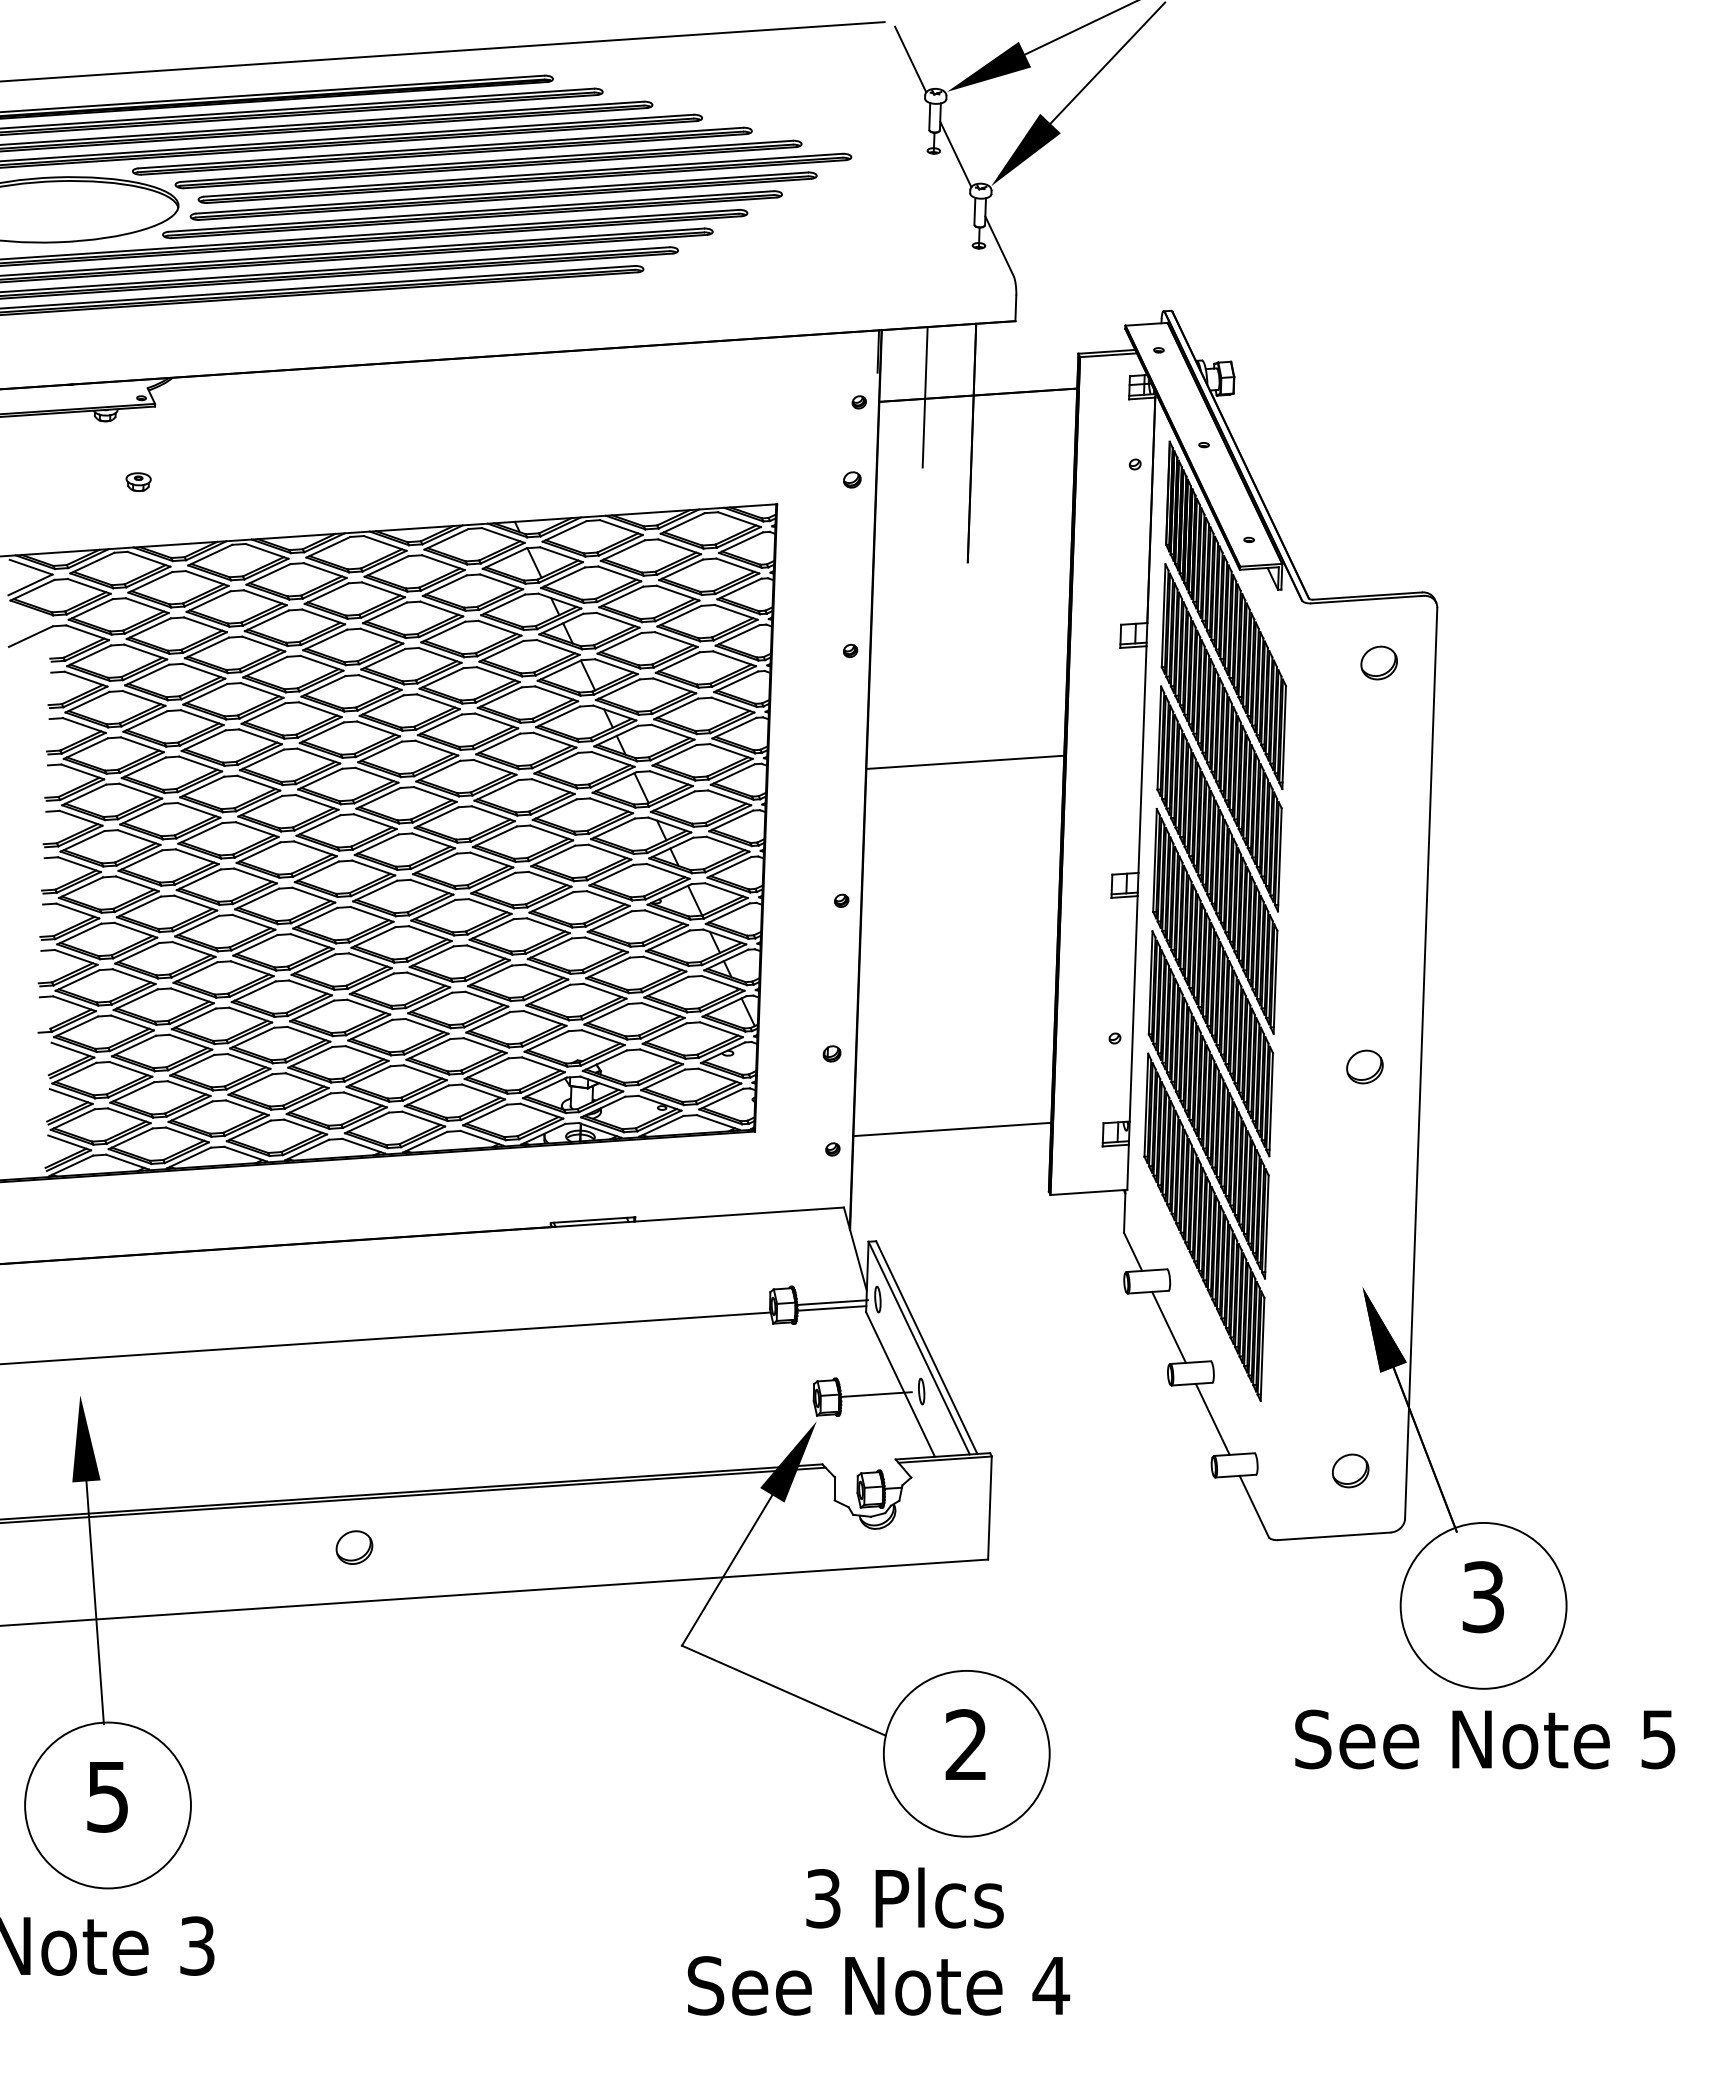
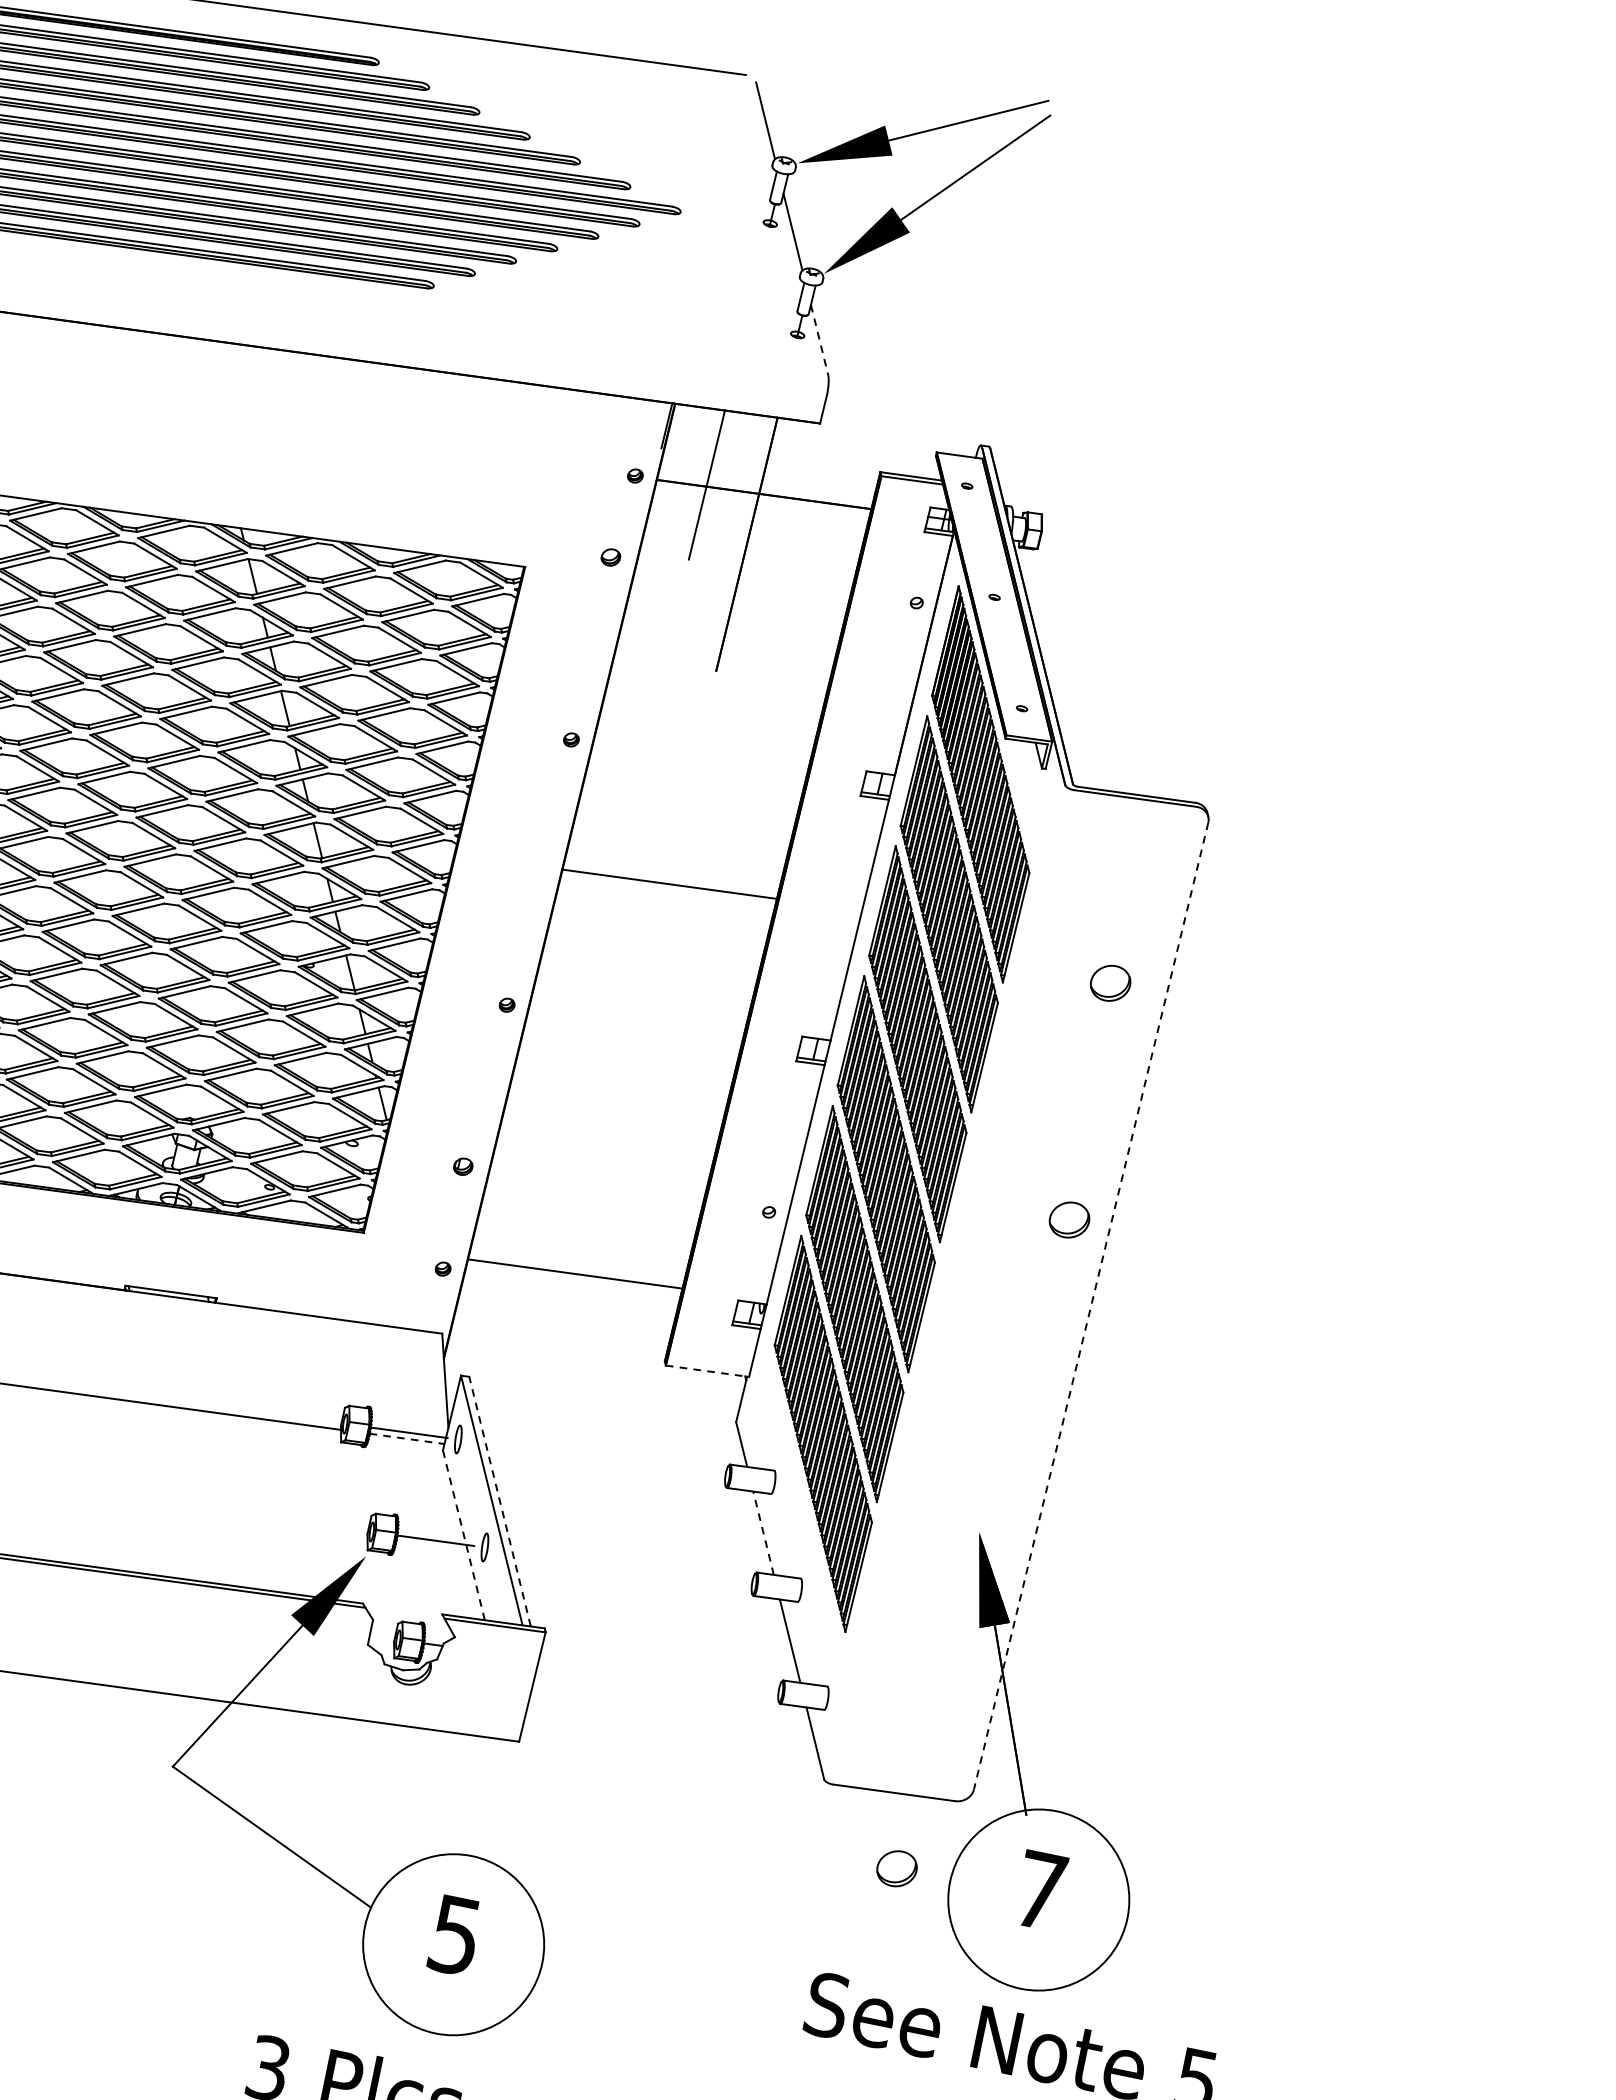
line: (999, 246) -> (819, 340), solid -> dashed
part: (1378, 662) -> (1109, 982), moved
line: (1421, 1063) -> (1091, 1306), solid -> dashed
part: (1364, 1066) -> (1069, 1219), moved
line: (1089, 1192) -> (708, 1371), solid -> dashed
line: (831, 1308) -> (406, 1438), solid -> dashed
line: (1168, 1326) -> (763, 1532), solid -> dashed
line: (926, 1347) -> (499, 1501), solid -> dashed
line: (900, 1384) -> (463, 1535), solid -> dashed
part: (1350, 1470) -> (896, 1868), moved
text: (1483, 1597) -> (1040, 1891), 3 -> 7
text: (965, 1745) -> (454, 1935), 2 -> 5

